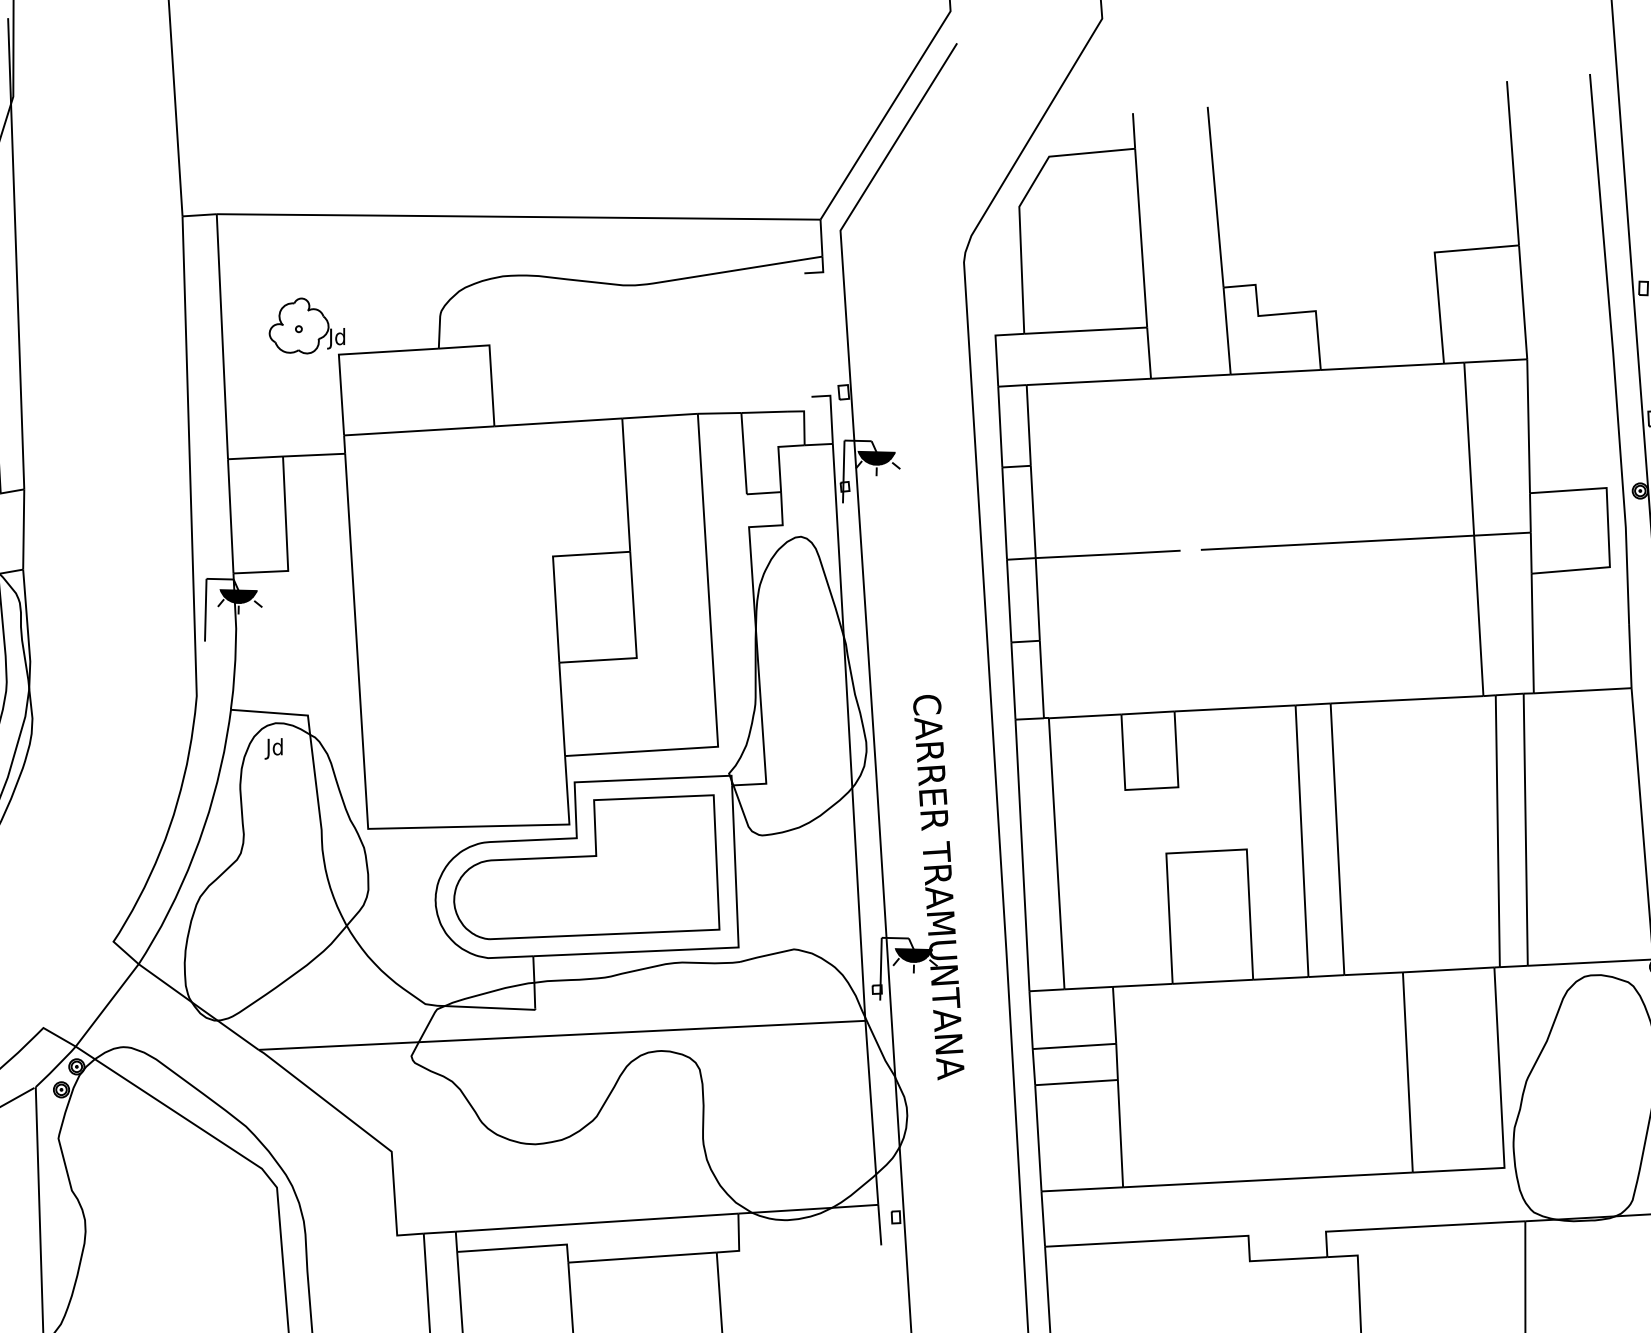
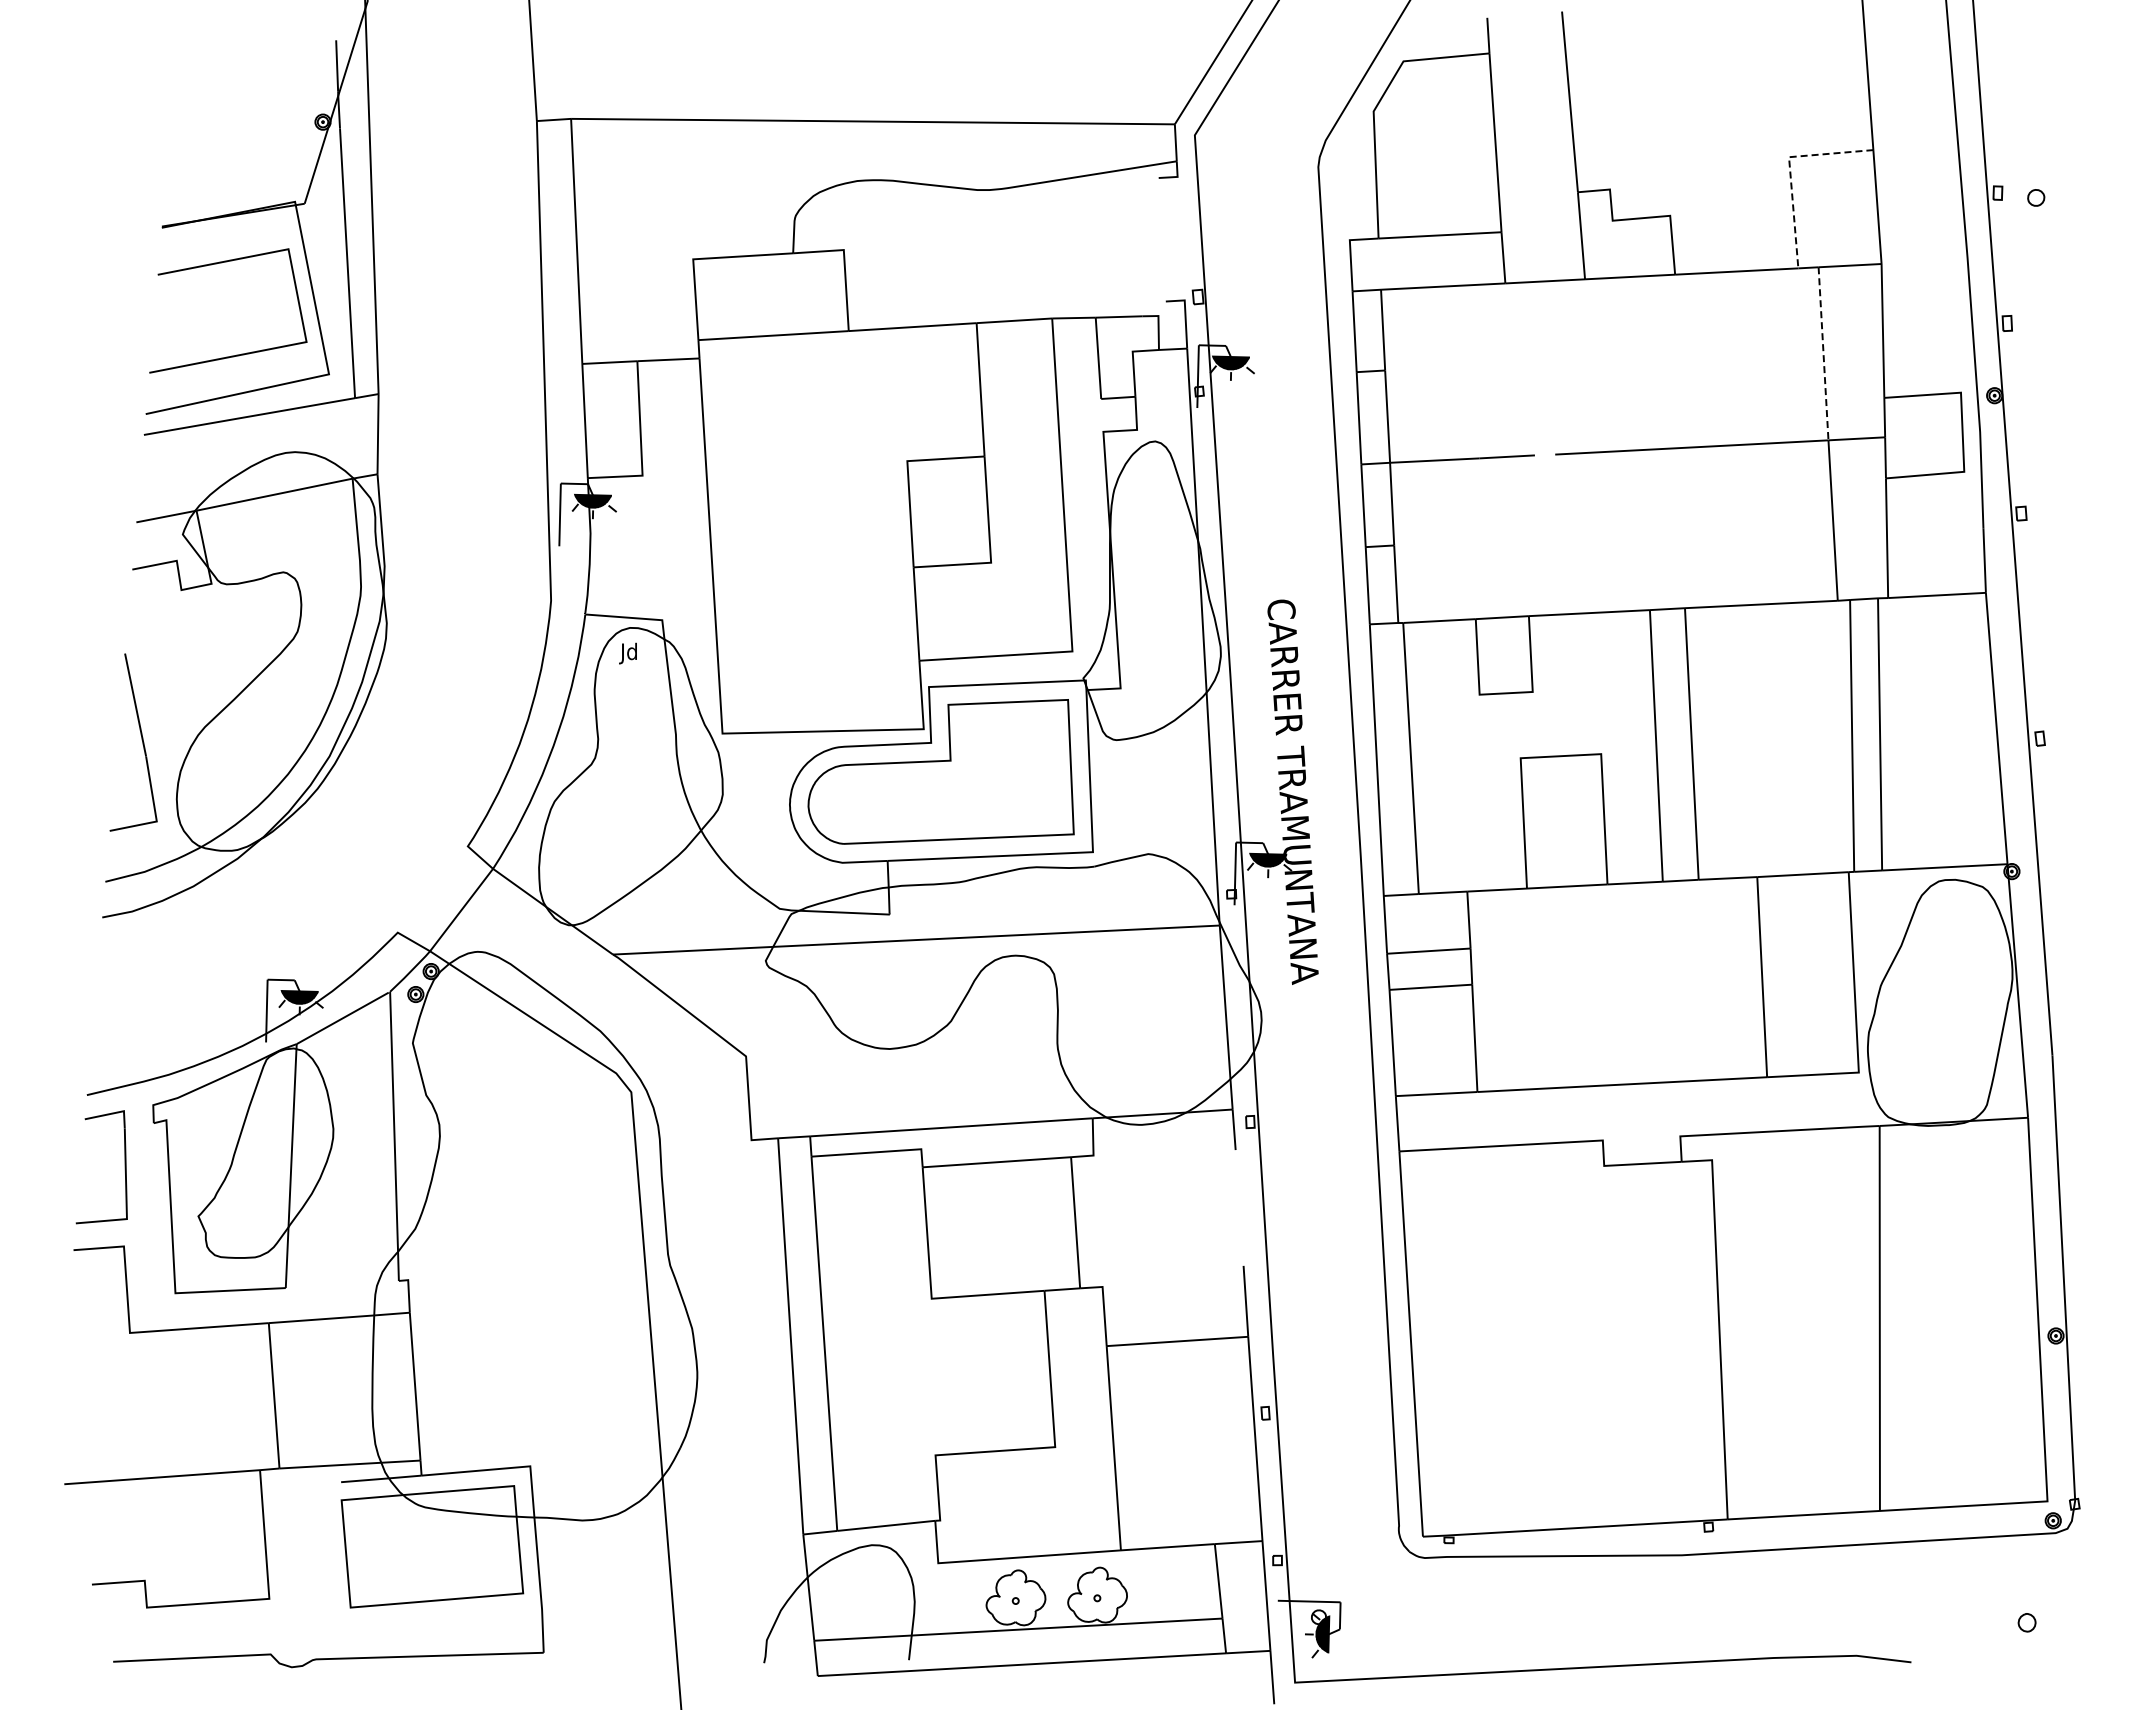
line: (1436, 265) -> (1790, 170), solid -> dashed
part: (307, 325) -> (661, 230), removed
line: (1469, 448) -> (1823, 353), solid -> dashed

